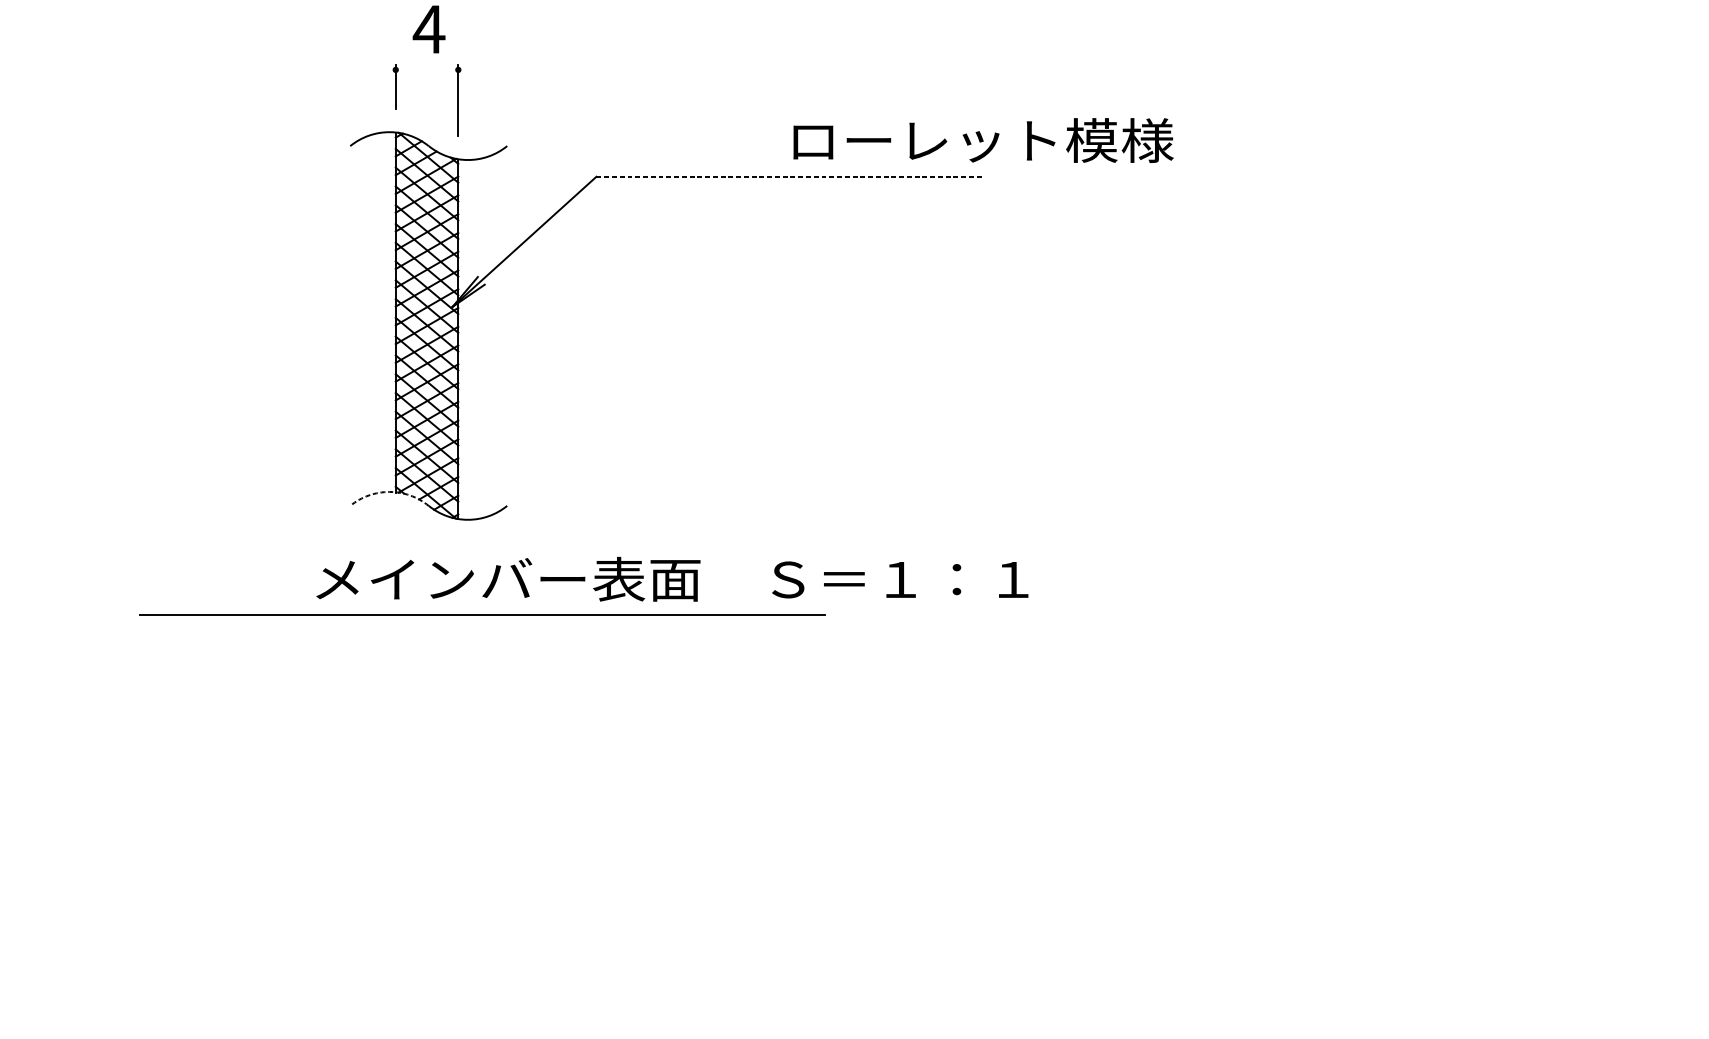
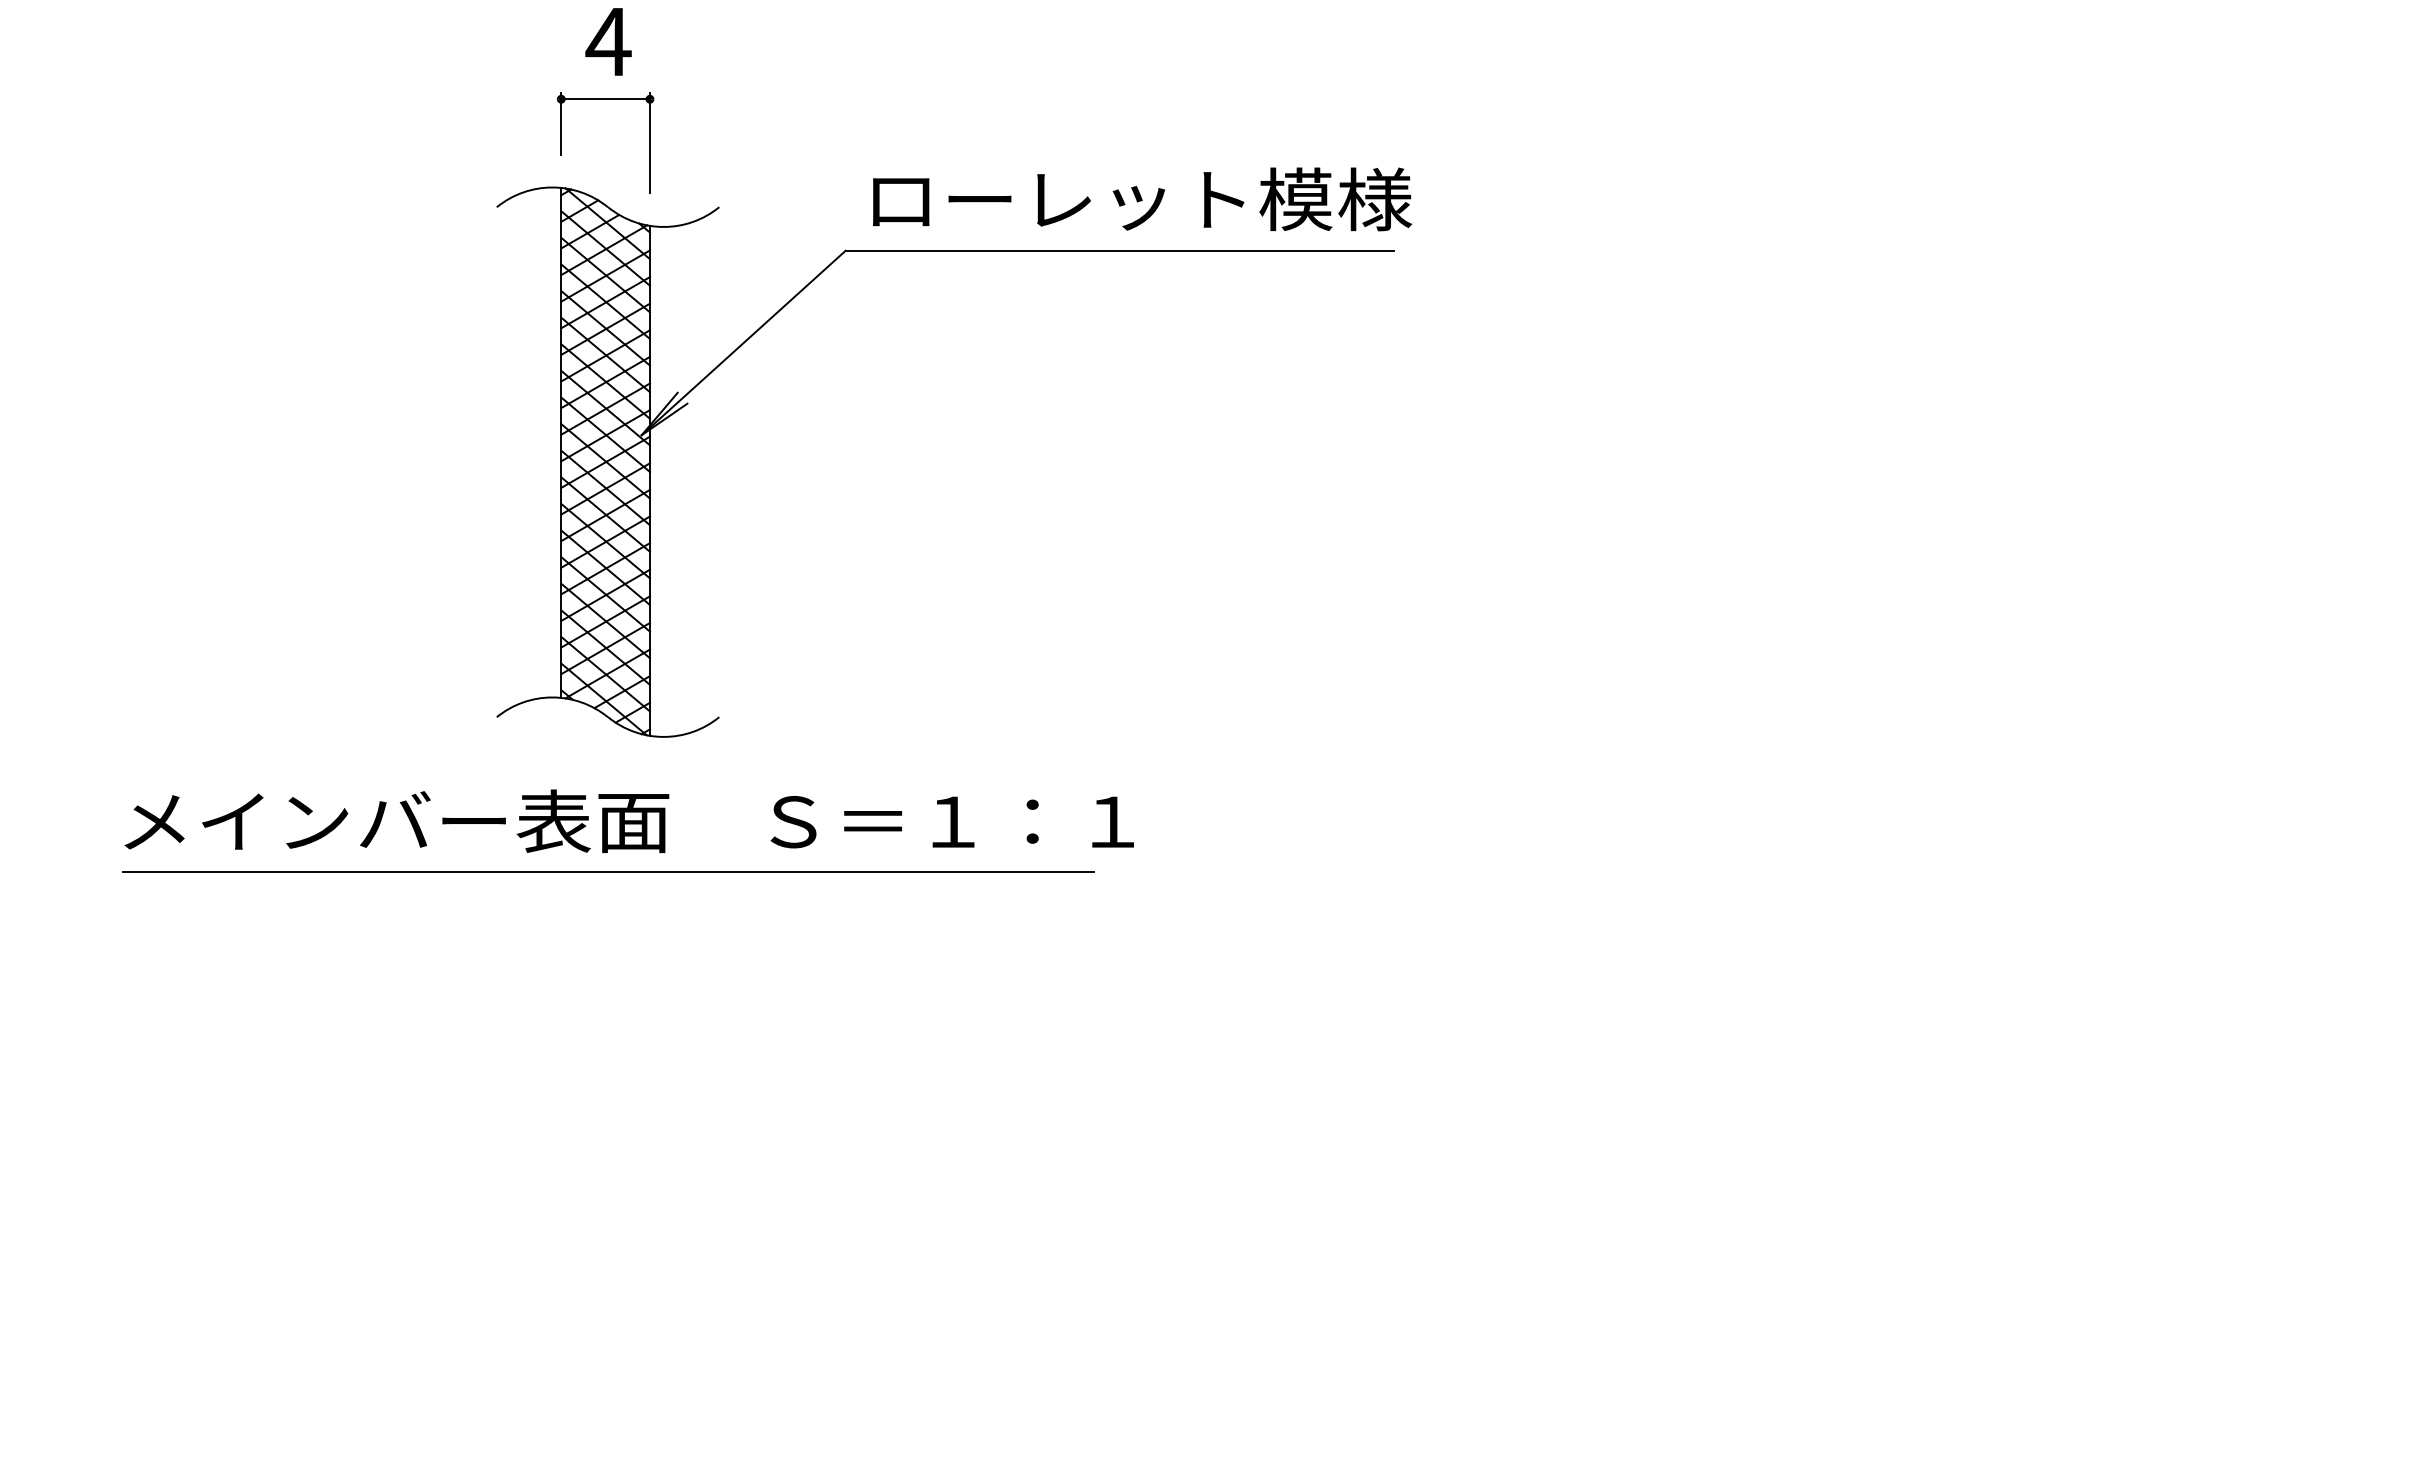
line: (426, 70) -> (605, 99), added
text: (983, 140) -> (1142, 199), moved
line: (789, 176) -> (1119, 250), dashed -> solid
arc: (389, 491) -> (552, 697), dashed -> solid
text: (671, 578) -> (628, 820), moved
line: (482, 614) -> (608, 871), moved

